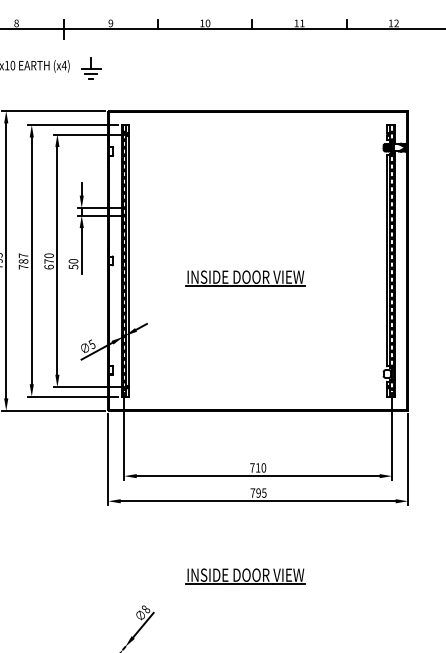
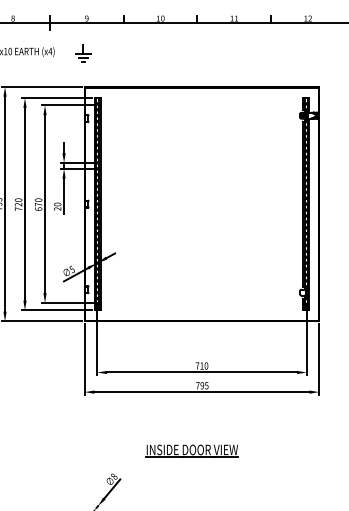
part: (91, 68) -> (83, 53), moved
text: (23, 258) -> (18, 202), 787 -> 720
text: (73, 266) -> (57, 208), 50 -> 20
part: (245, 278) -> (192, 217), removed

